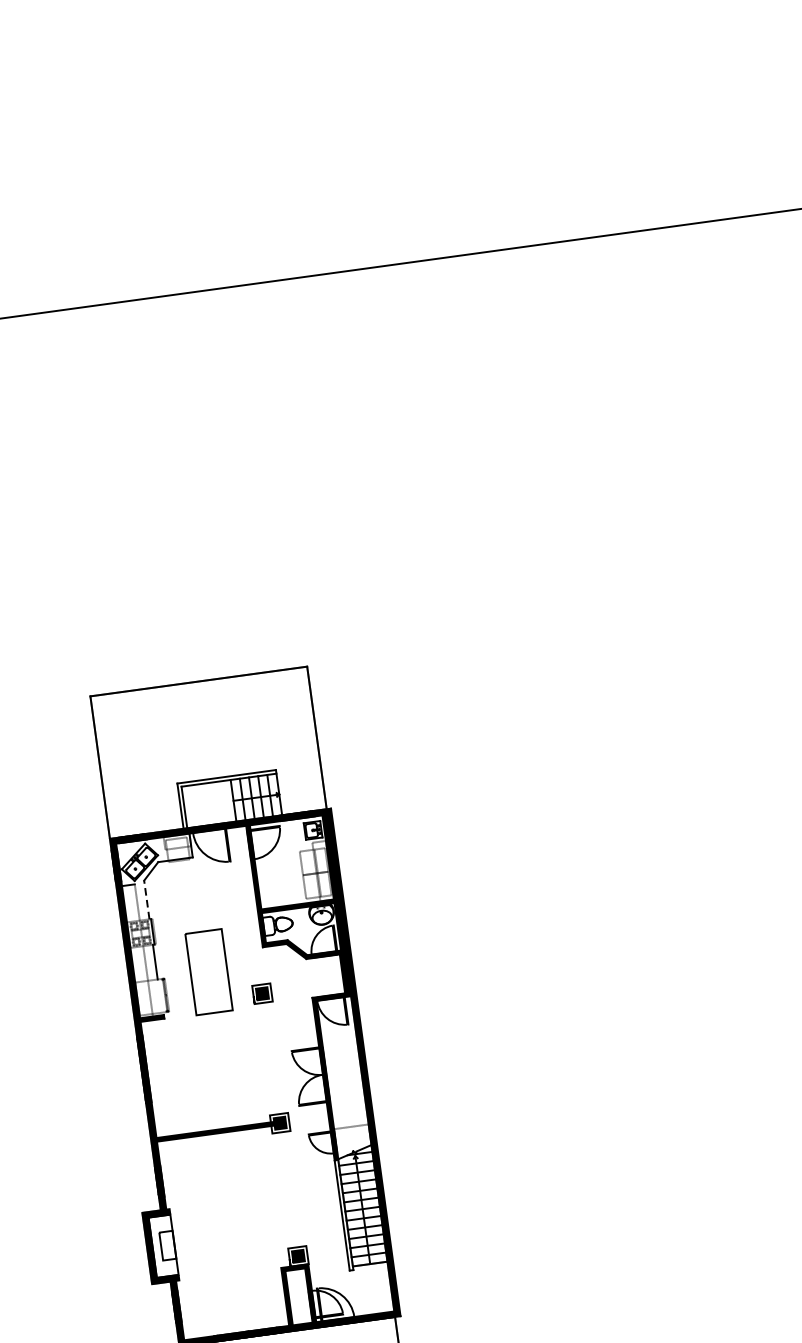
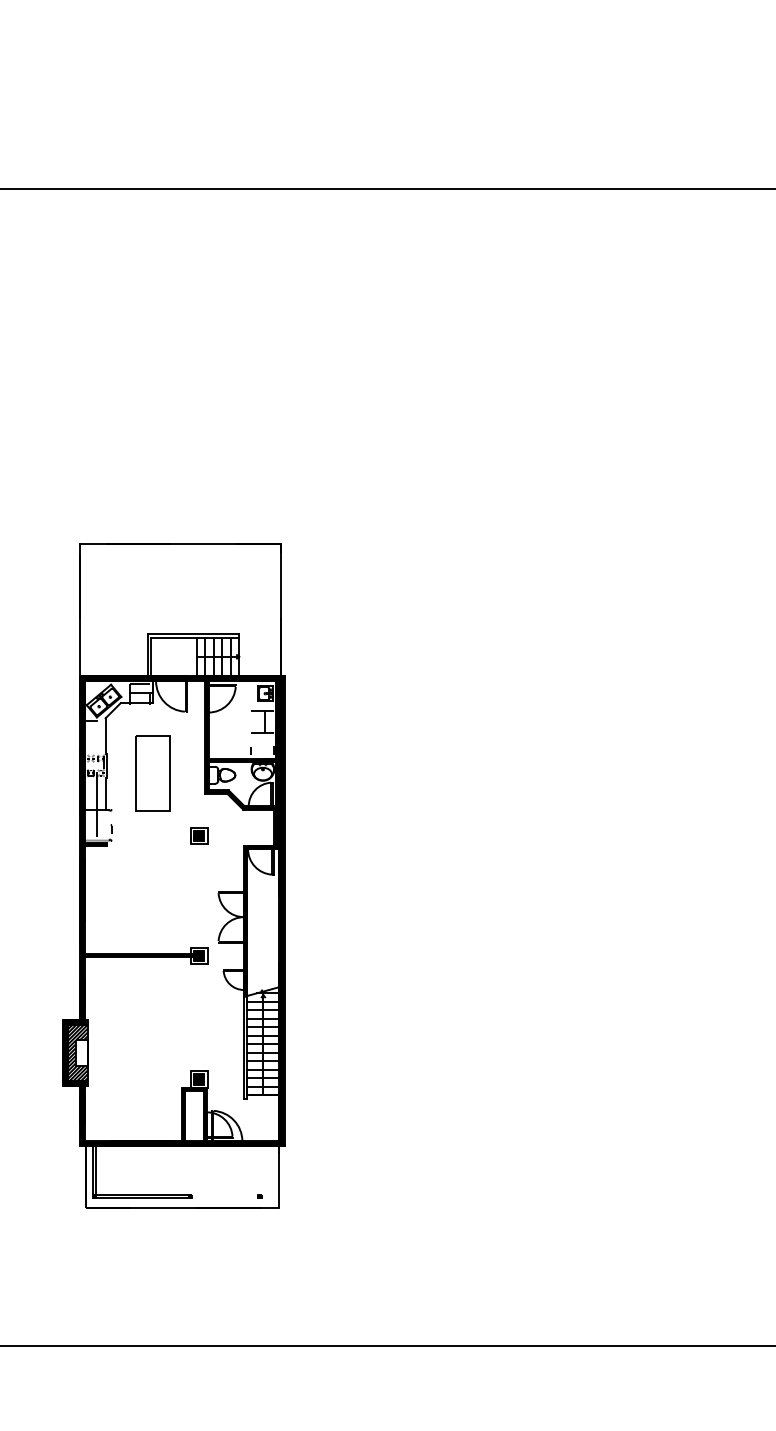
line: (146, 900) -> (105, 736), dashed -> solid
part: (208, 972) -> (152, 773), moved
hatch: (163, 1246) -> (77, 1053), added

